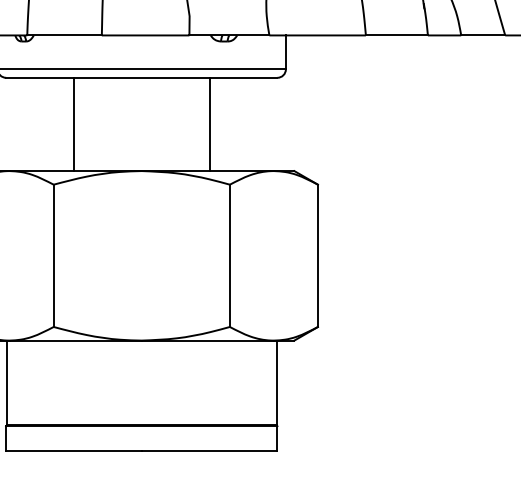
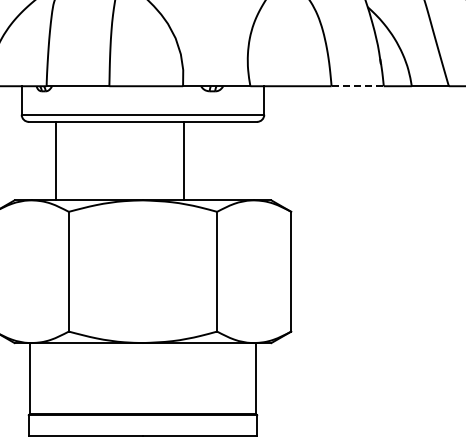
line: (397, 35) -> (358, 86), solid -> dashed
line: (73, 123) -> (55, 160), moved
line: (210, 123) -> (184, 160), moved

